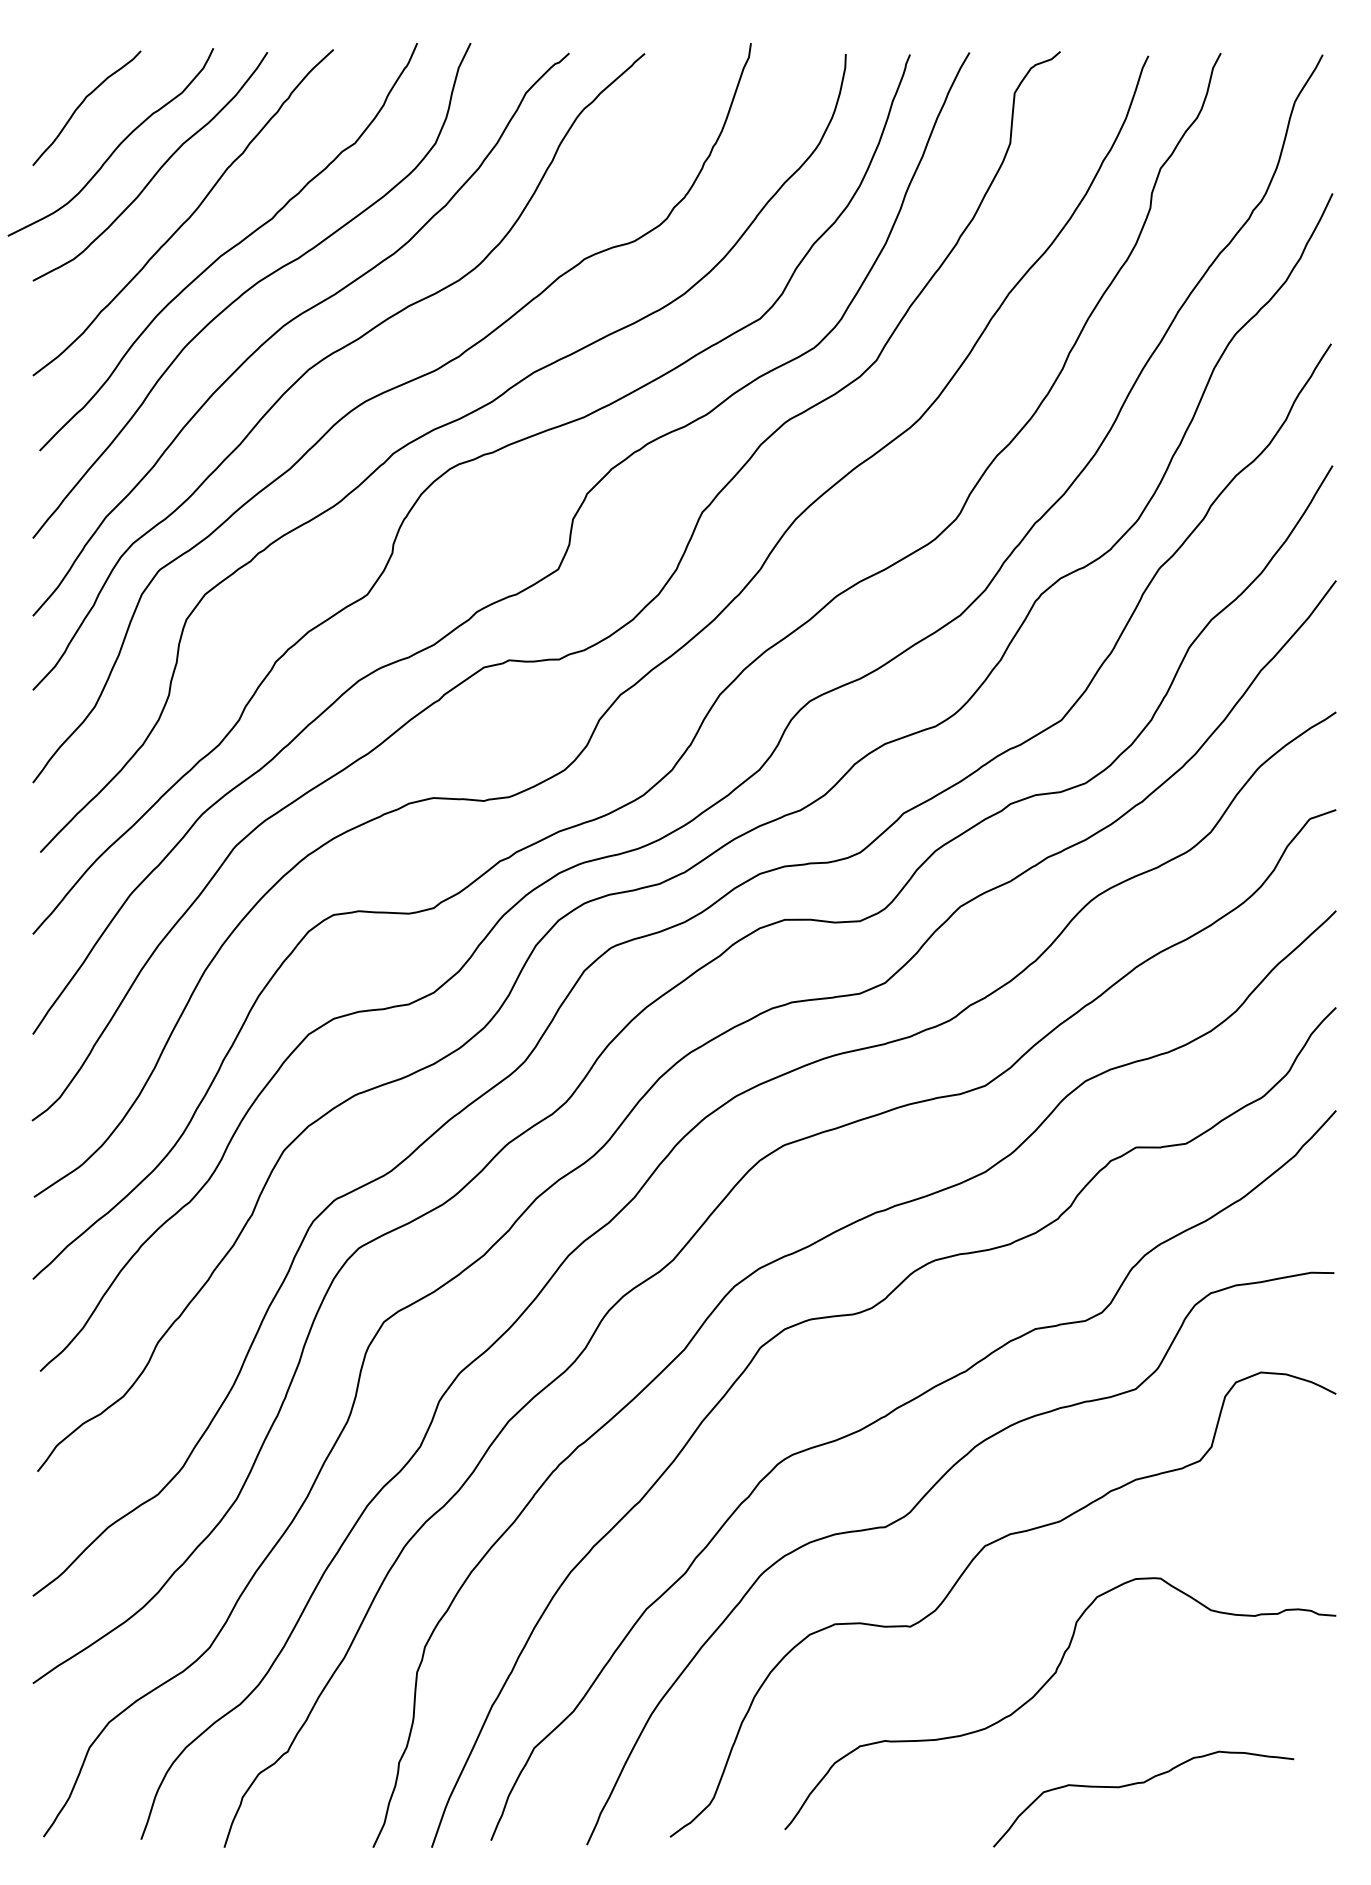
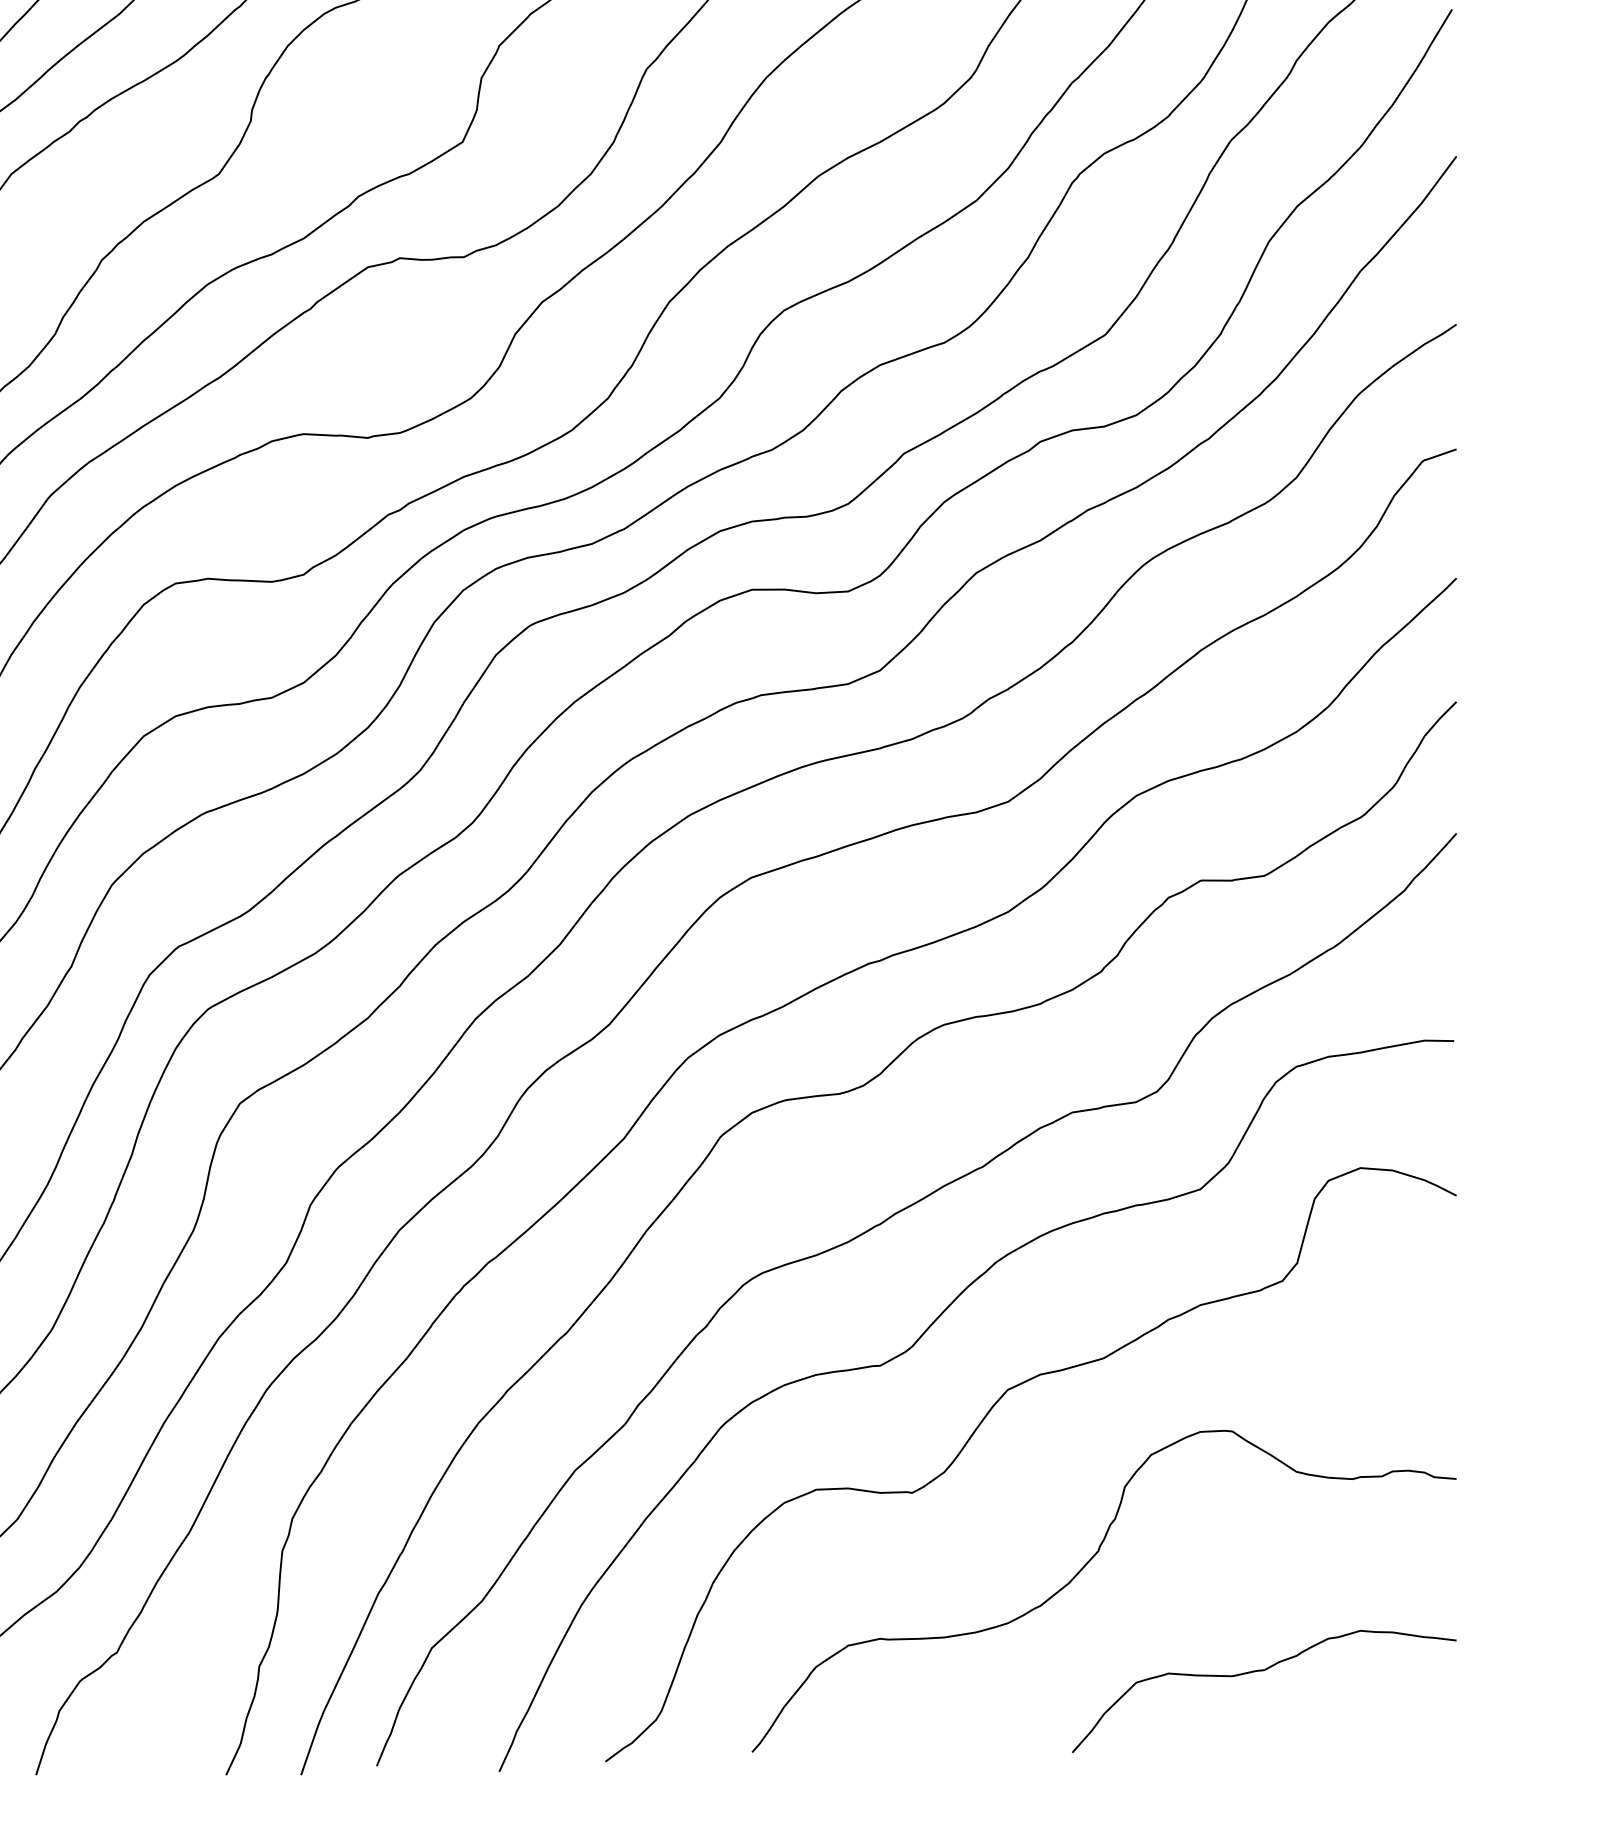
curve: (1143, 1783) -> (1264, 1671), moved

